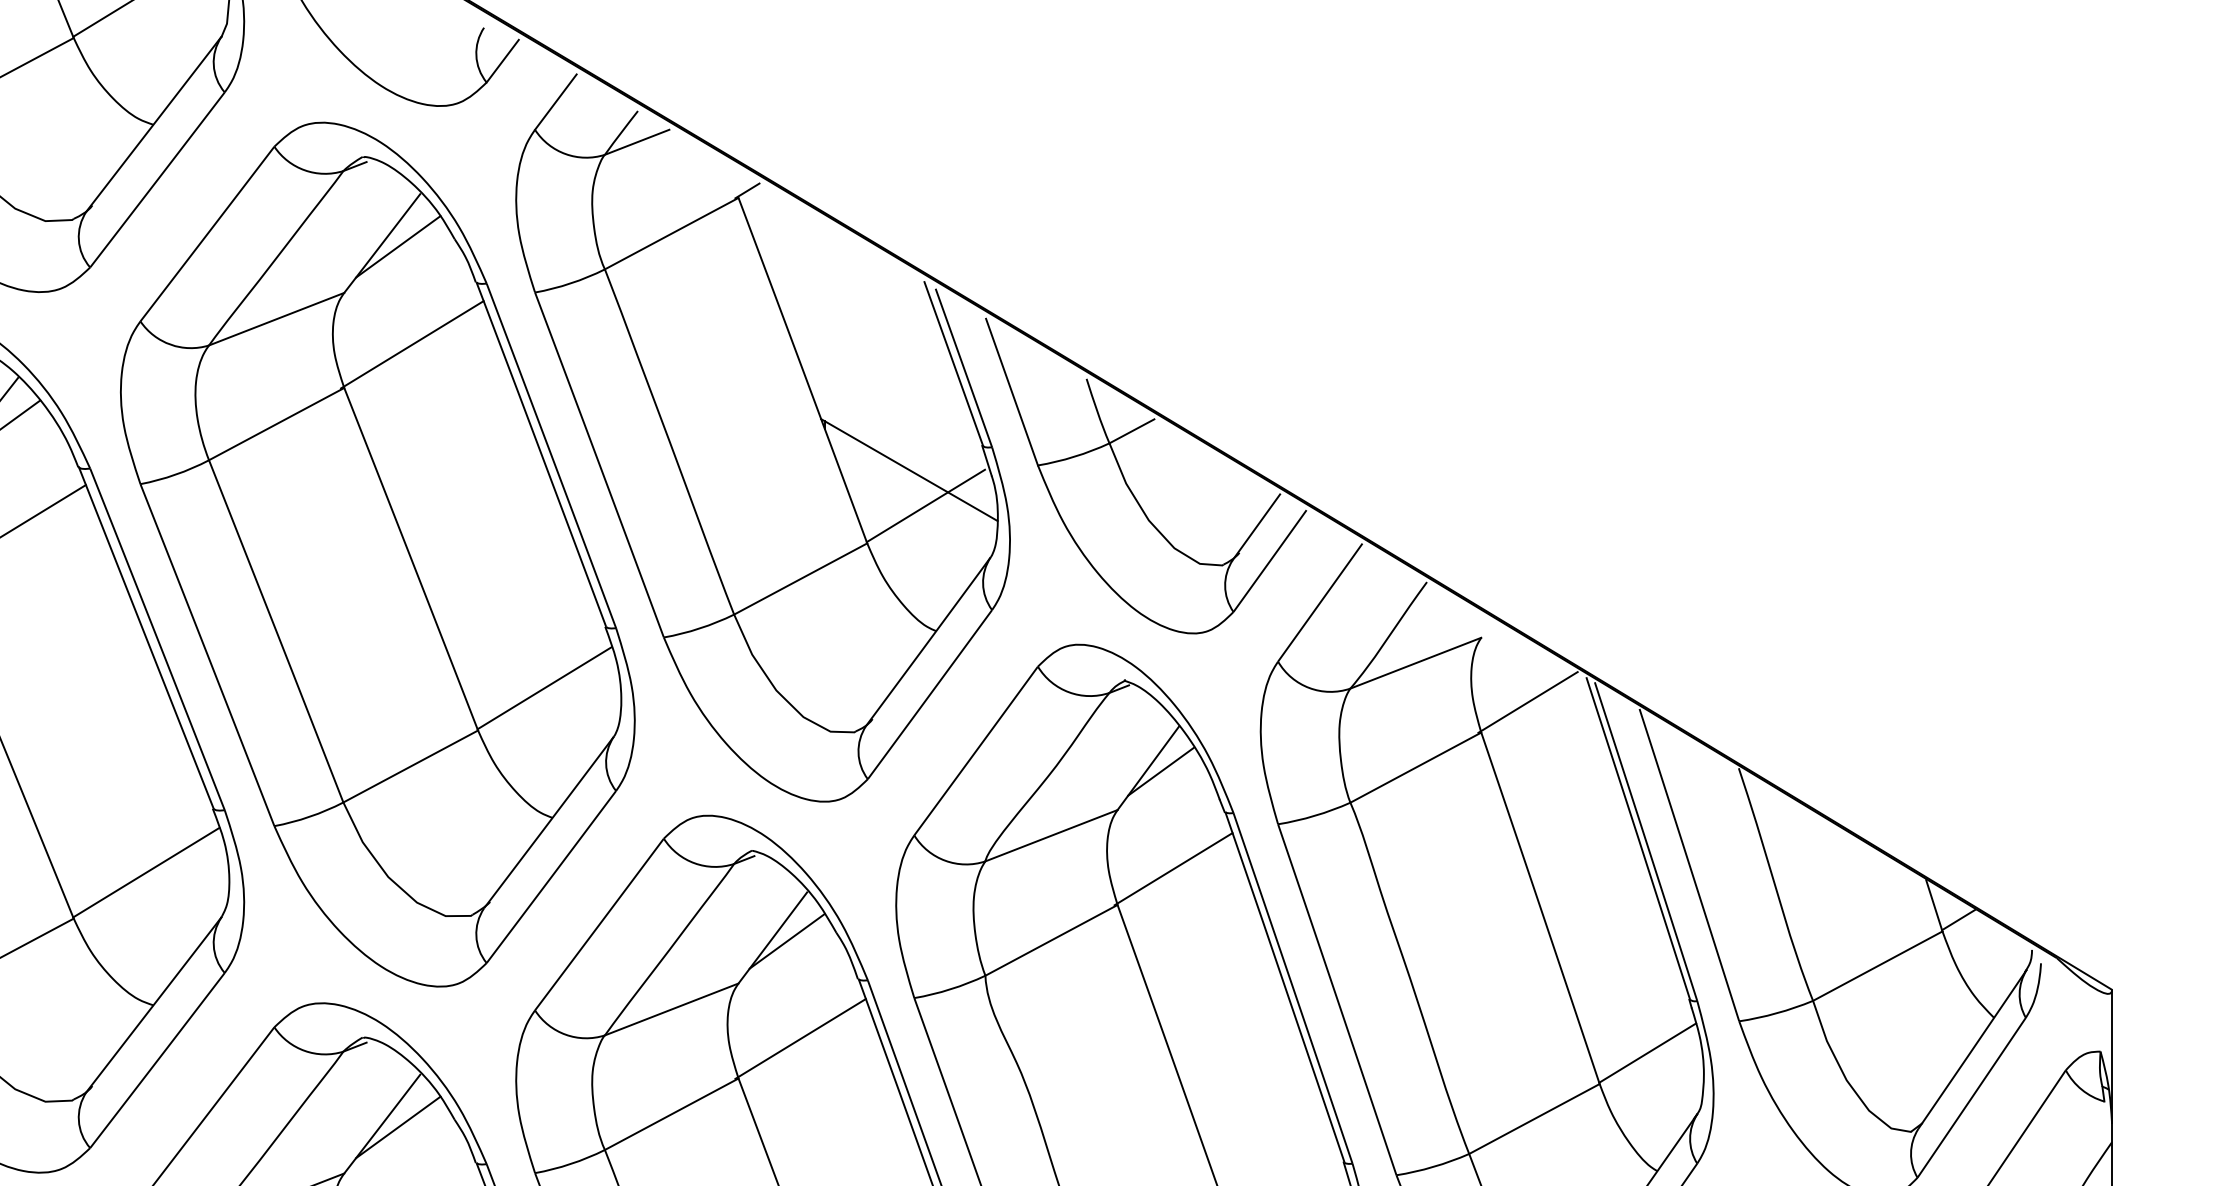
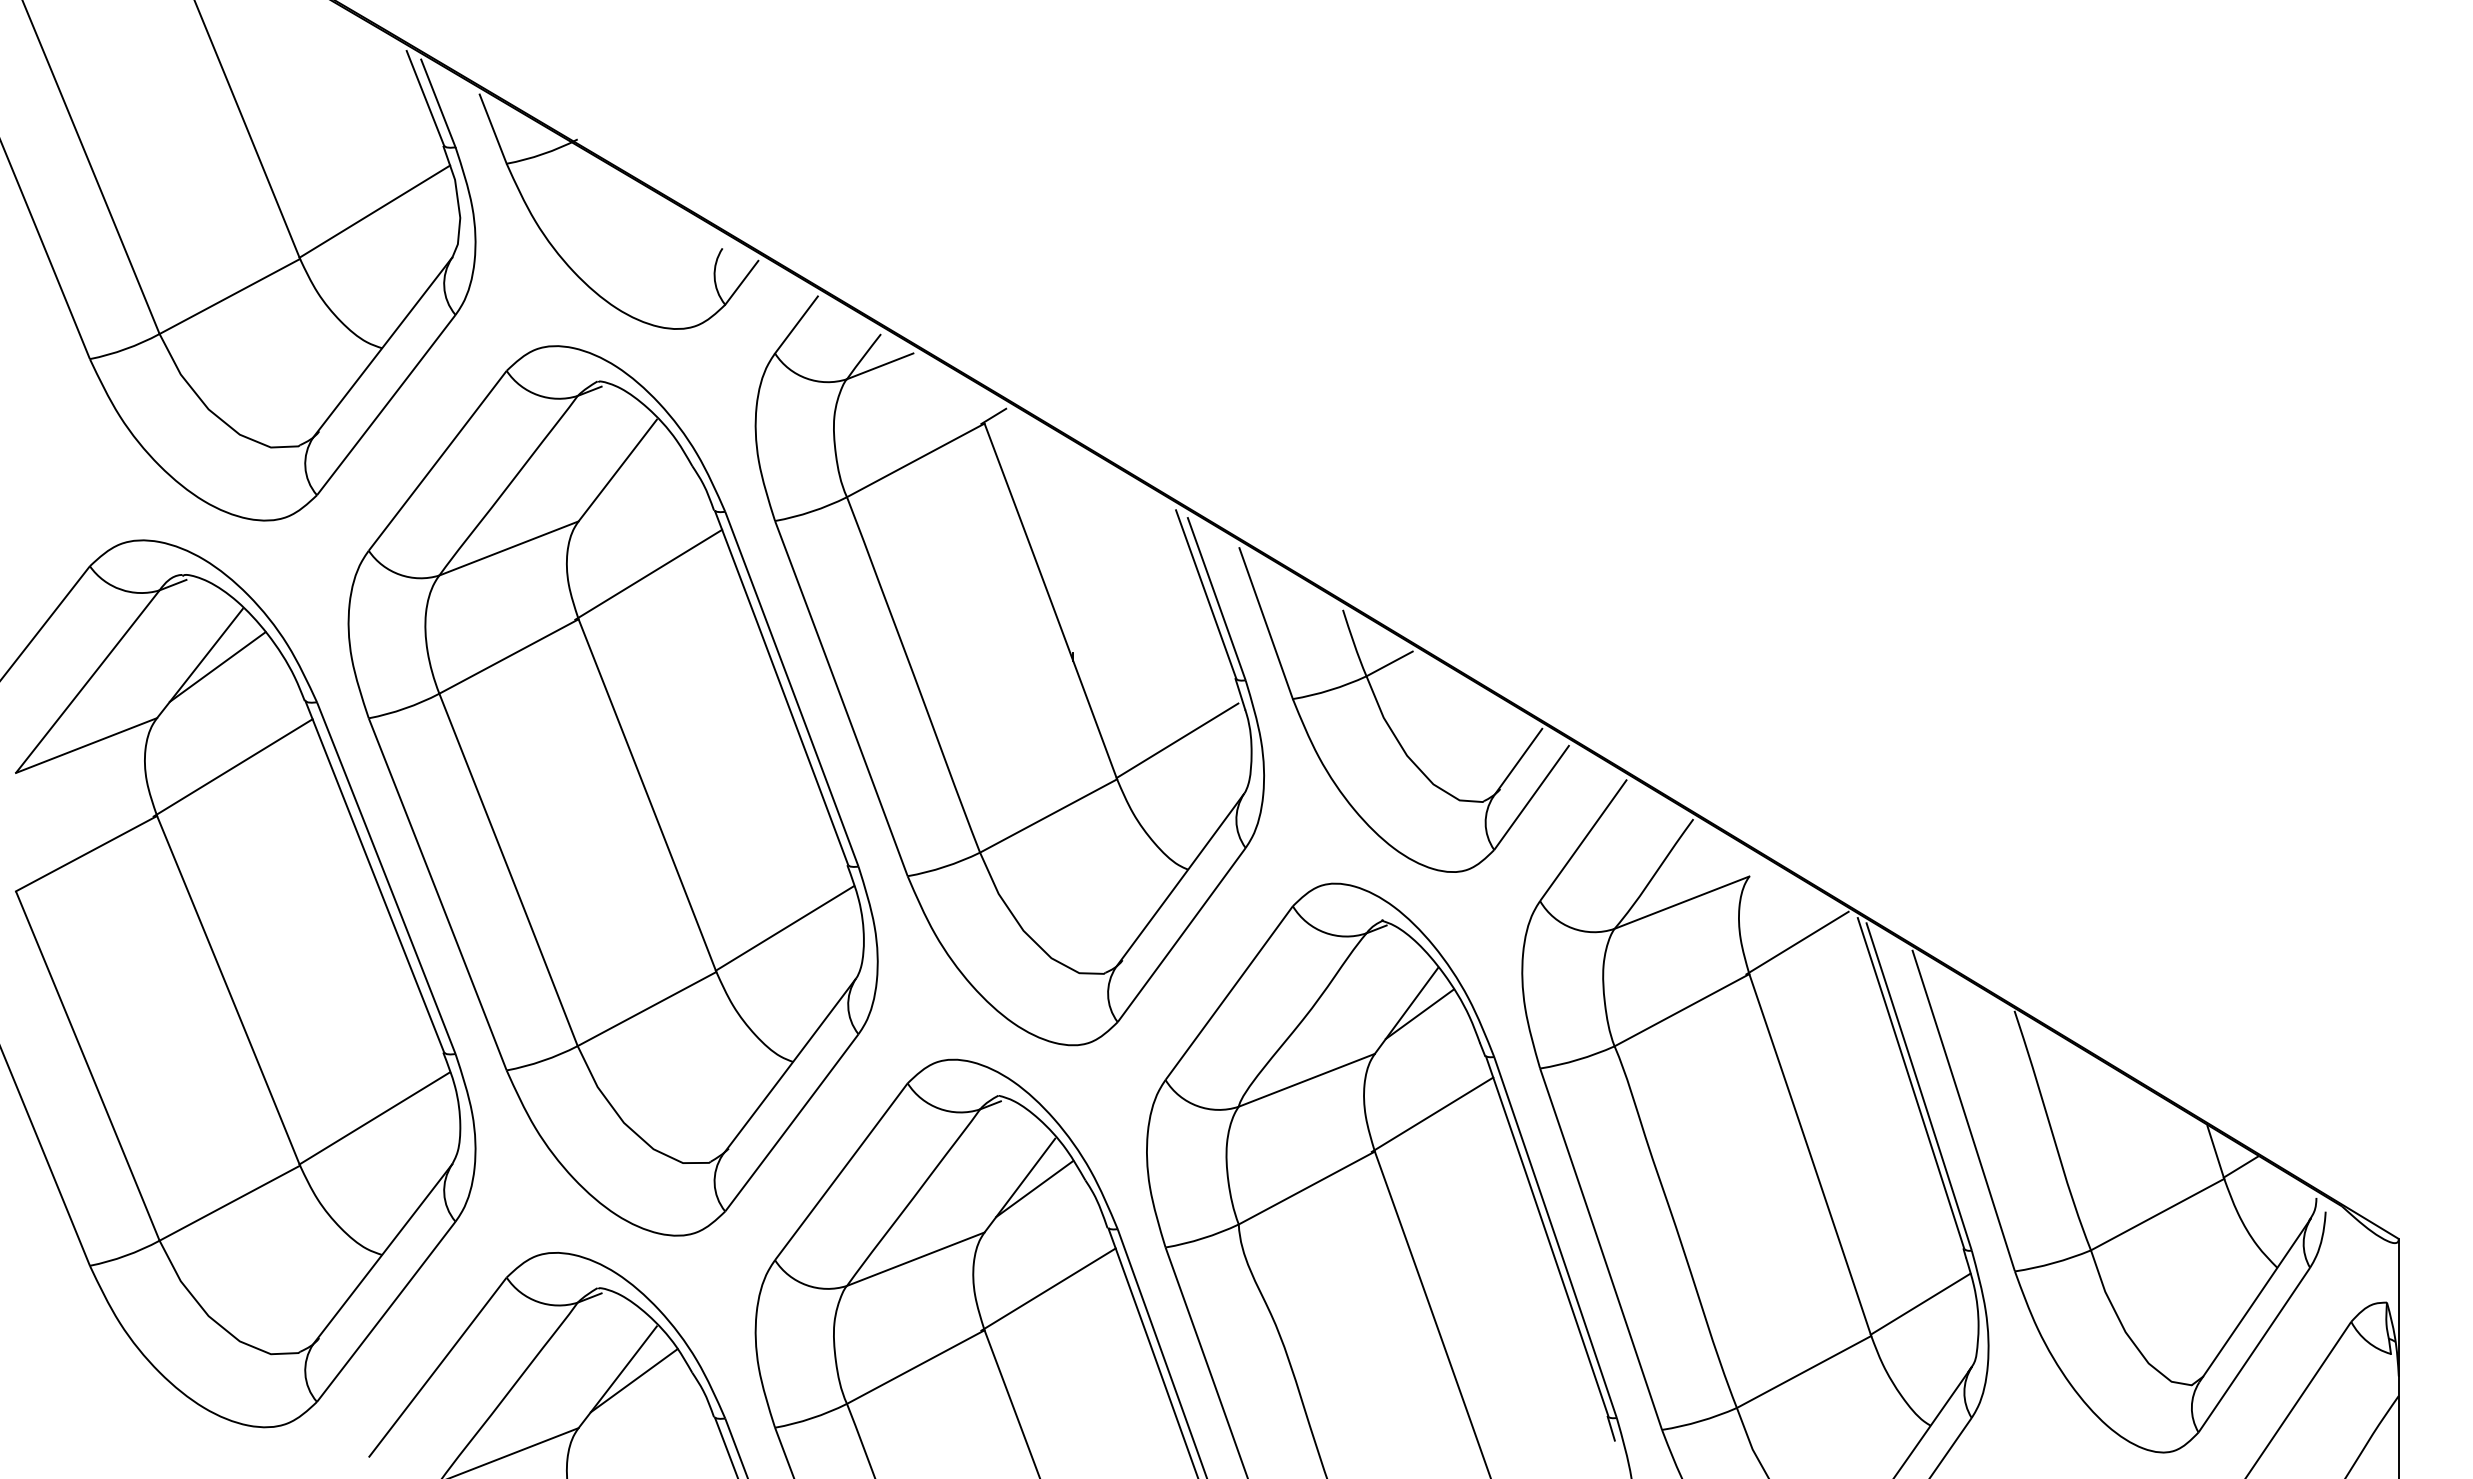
line: (397, 246) -> (633, 473), removed
line: (909, 469) -> (1160, 703), removed

